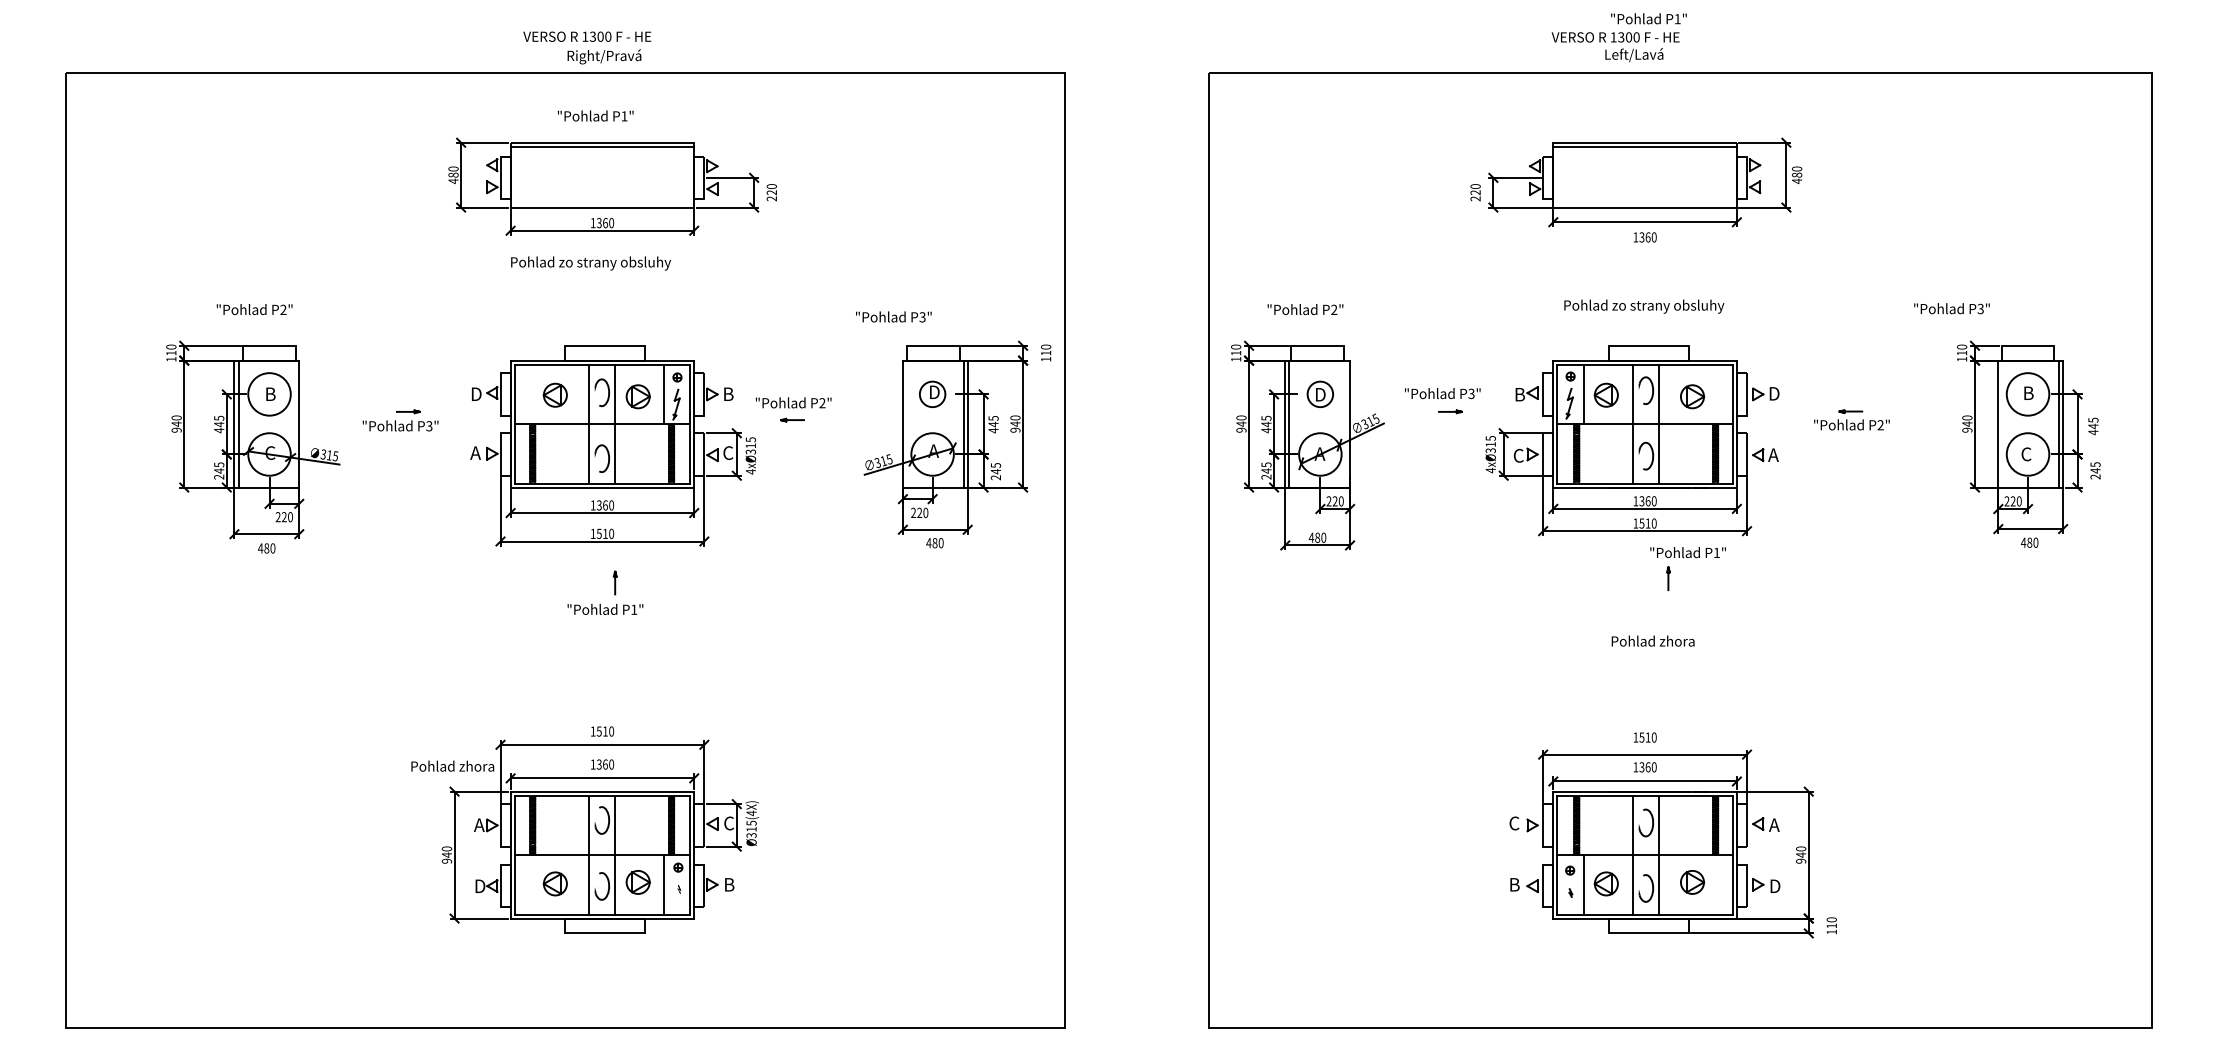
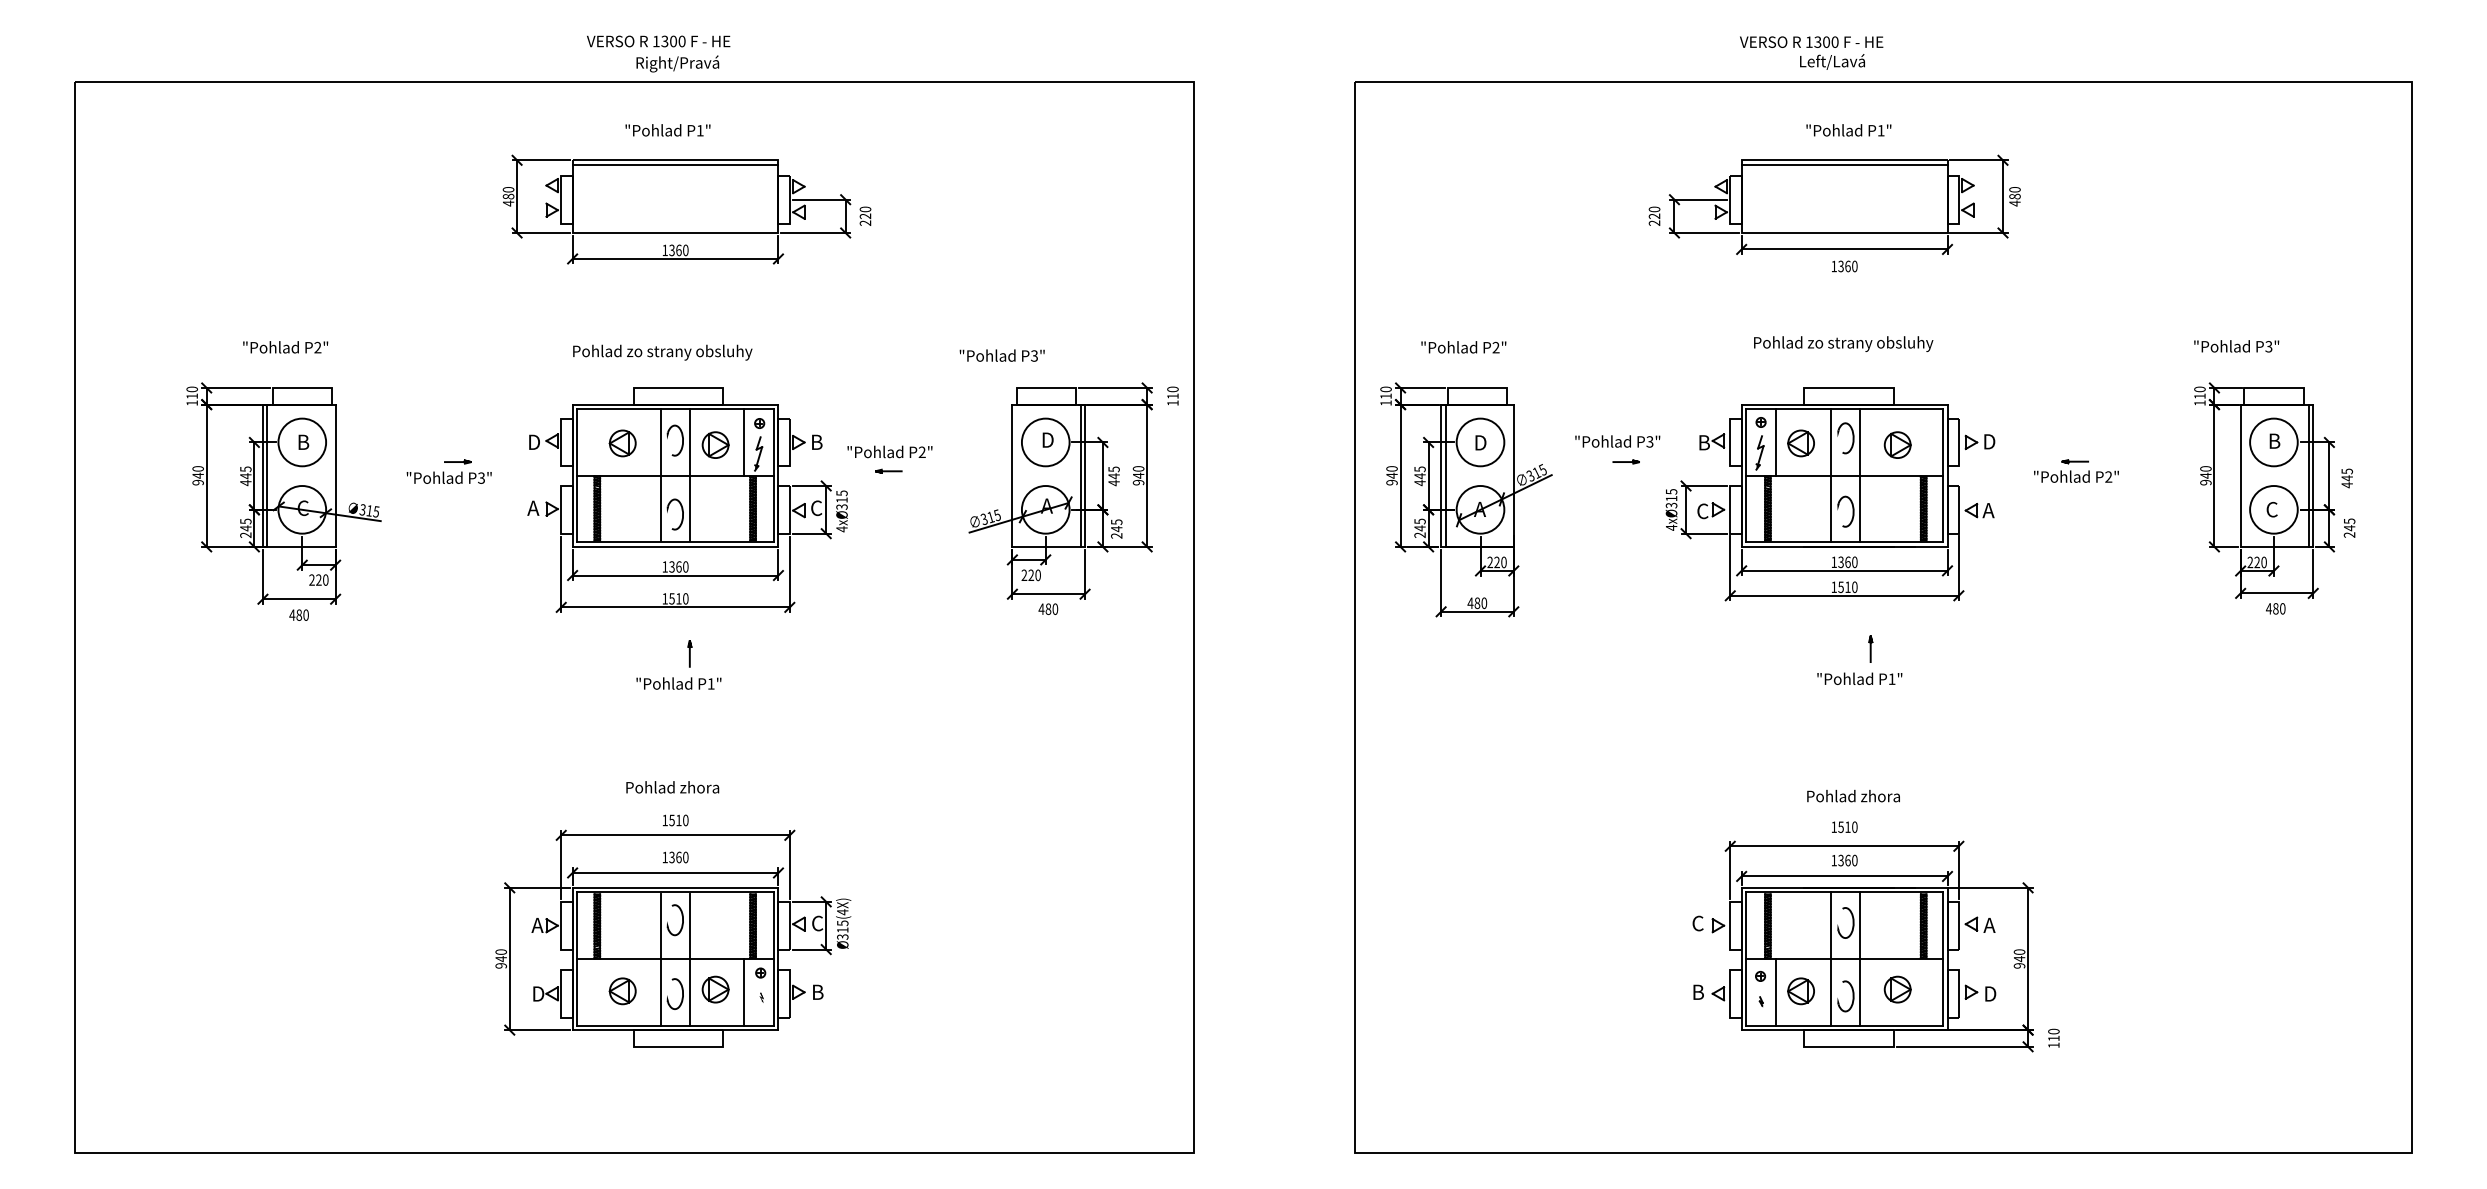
text: (1648, 18) -> (1848, 130), moved
text: (590, 263) -> (662, 352), moved
text: (1951, 308) -> (2236, 346), moved
circle: (932, 394) -> (1045, 442), size x1.67
circle: (1320, 394) -> (1480, 442), size x1.67
text: (1687, 552) -> (1859, 678), moved
text: (1653, 640) -> (1853, 795), moved
text: (452, 766) -> (672, 787), moved

